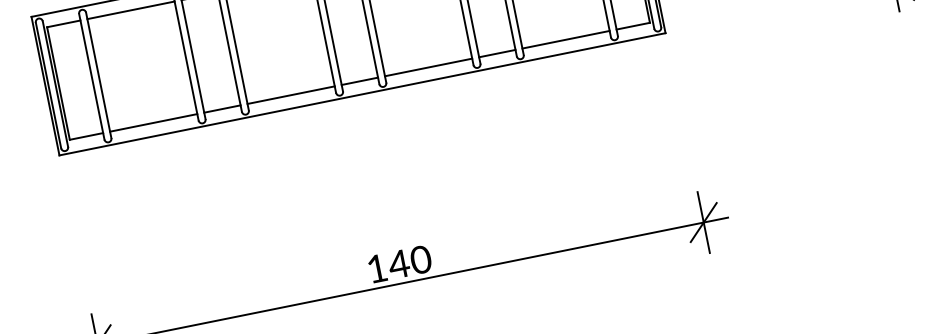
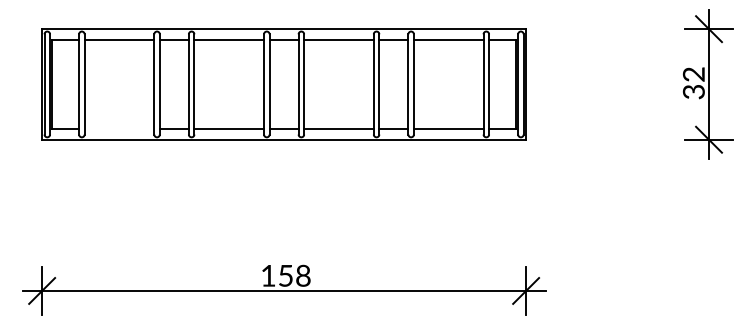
line: (153, 123) -> (119, 129), removed
text: (409, 261) -> (294, 275), 140 -> 158

